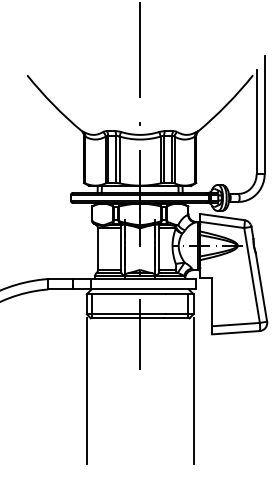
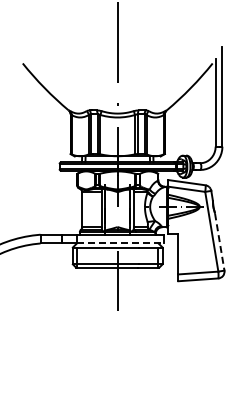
line: (261, 288) -> (219, 242), solid -> dashed
line: (143, 289) -> (120, 243), solid -> dashed
line: (86, 390) -> (72, 328), removed
line: (193, 390) -> (162, 328), removed

